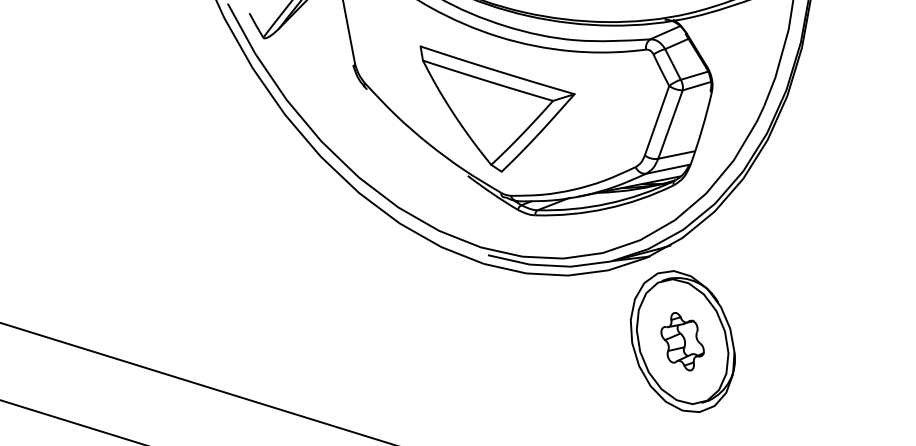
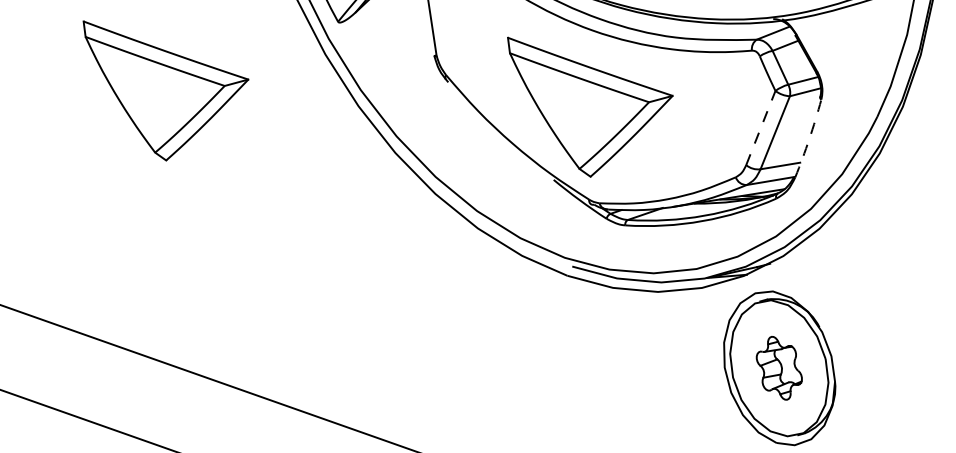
part: (105, 108) -> (164, 91), added
line: (657, 120) -> (761, 127), solid -> dashed
arc: (702, 129) -> (809, 139), solid -> dashed

